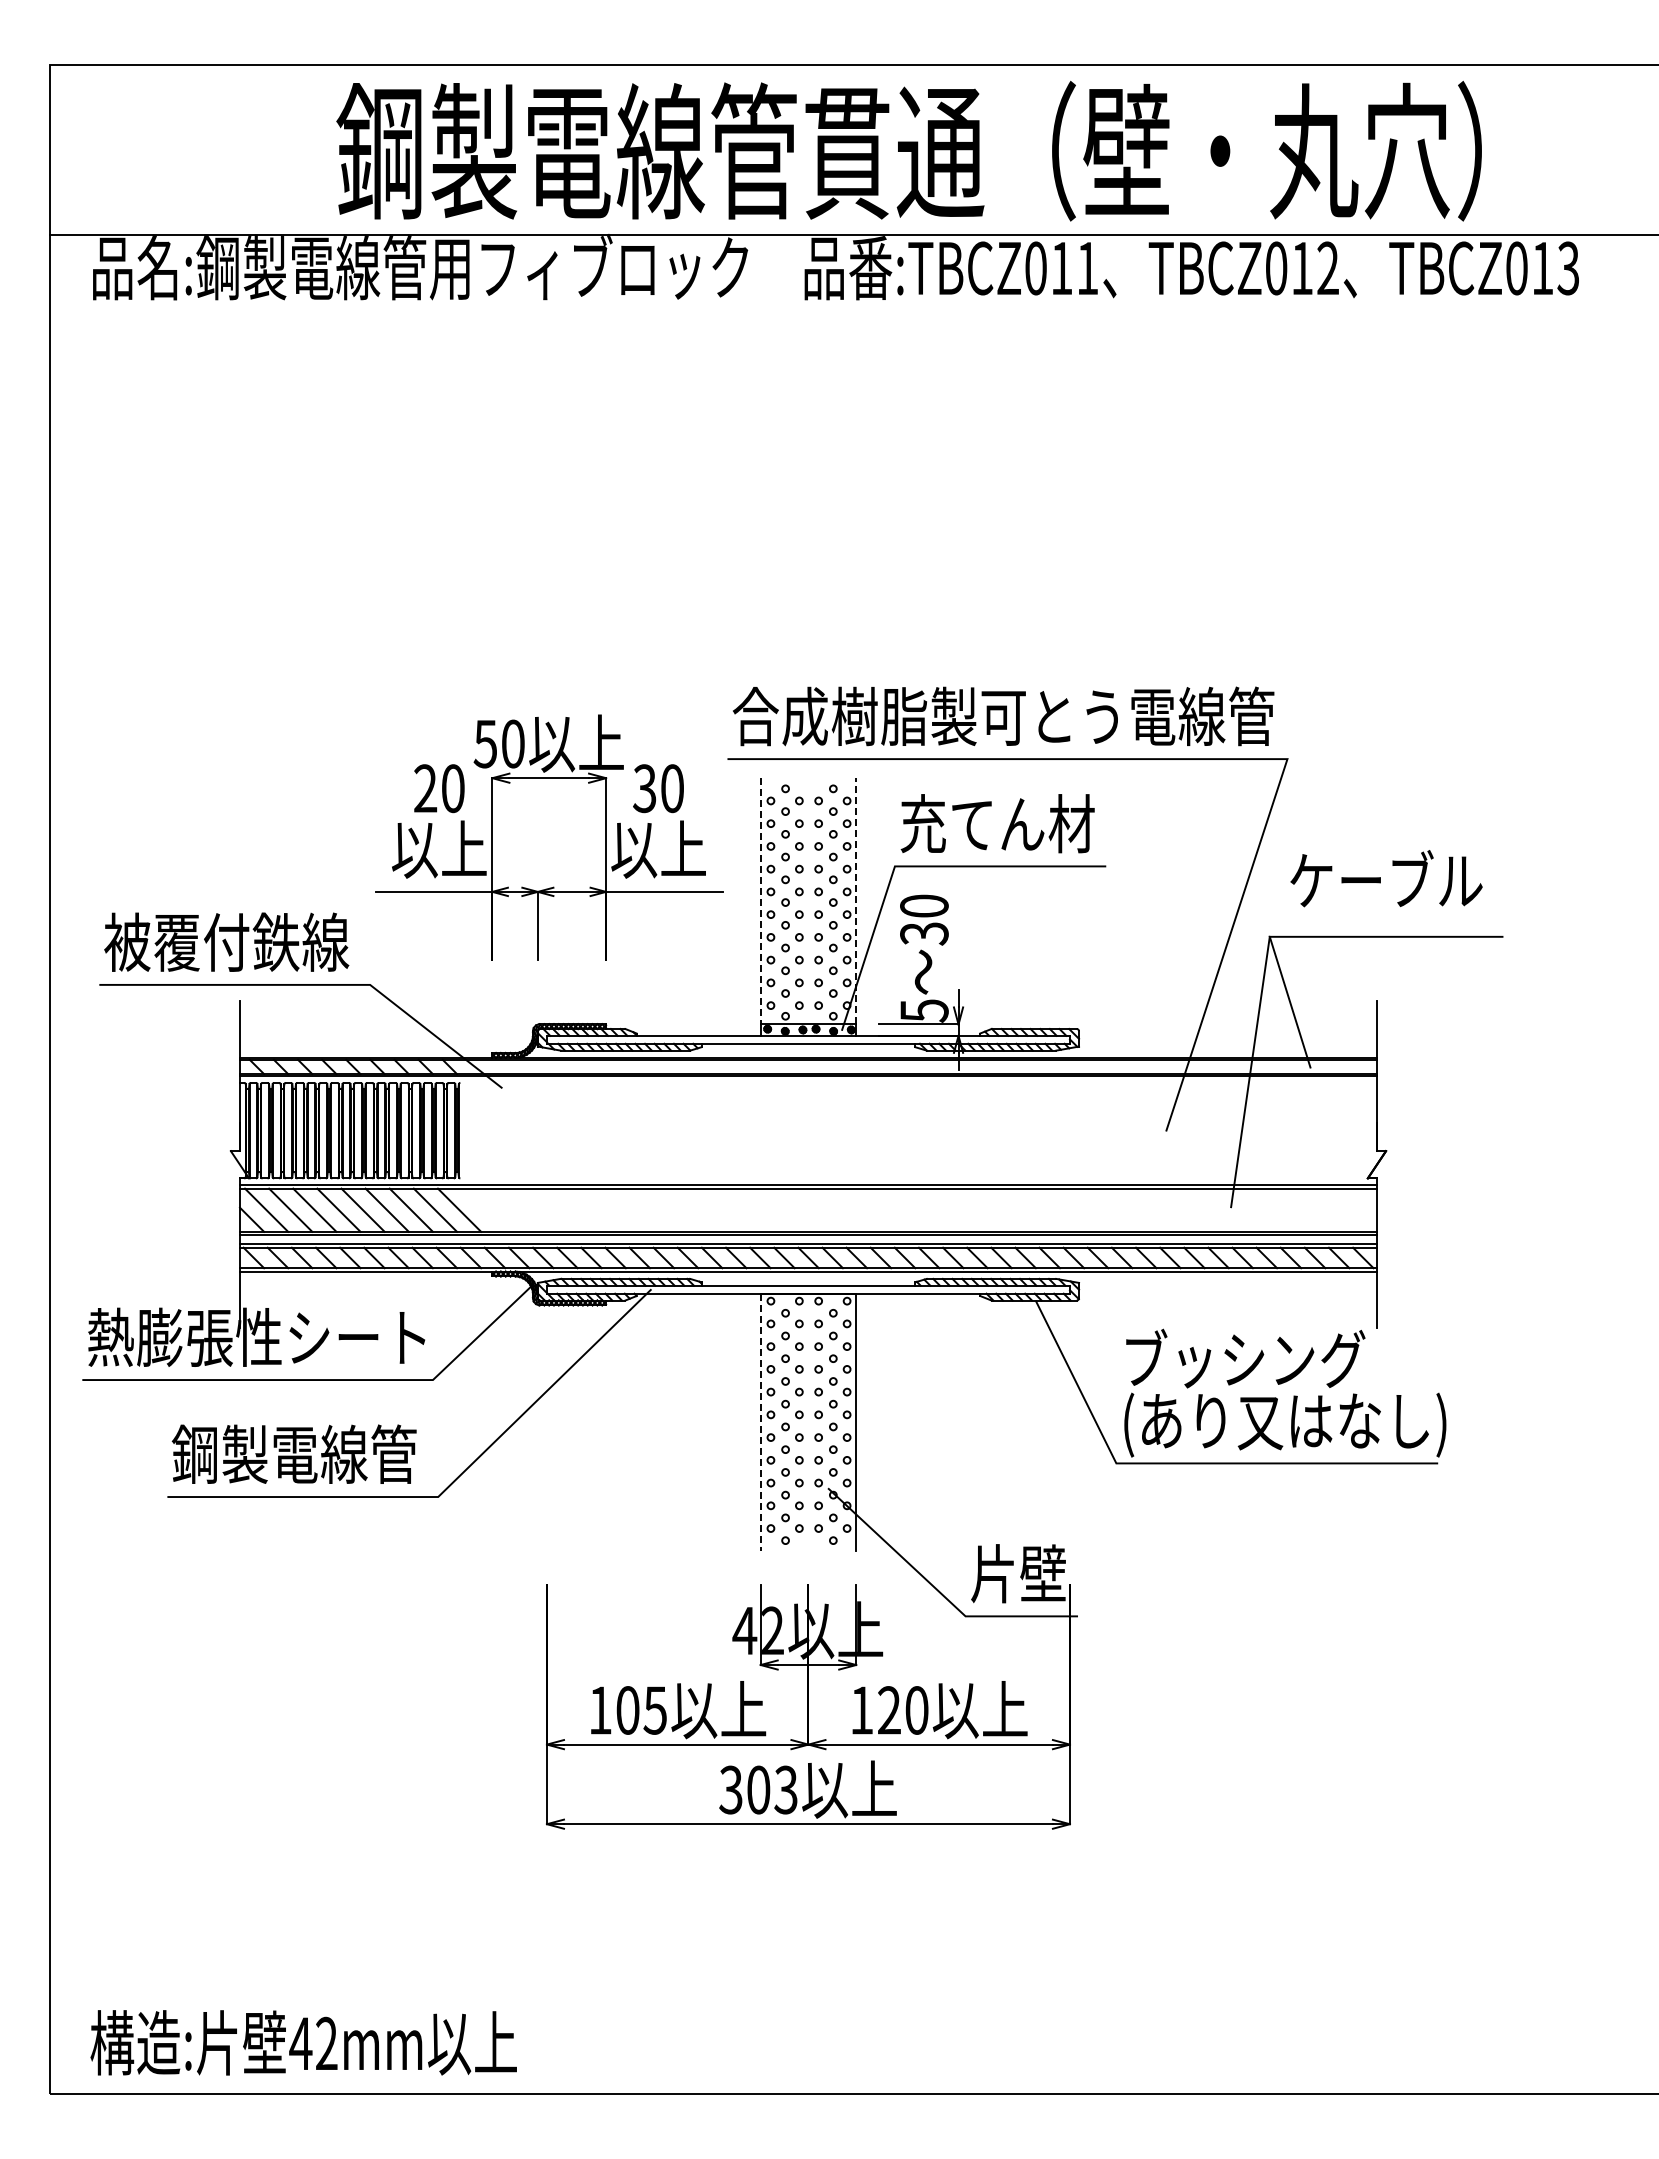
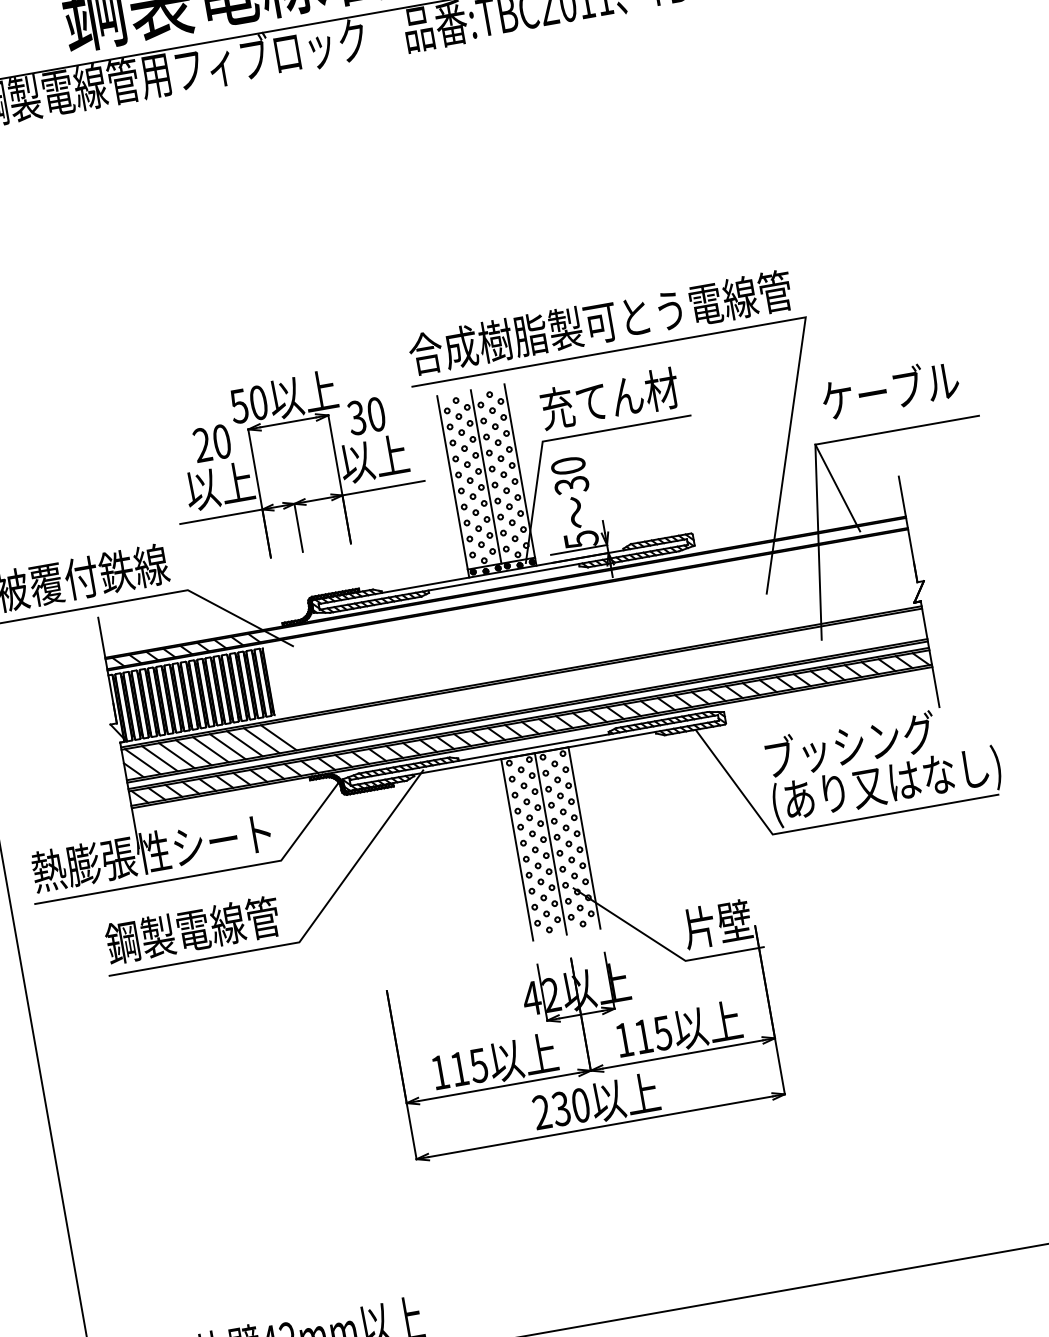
line: (856, 900) -> (519, 470), dashed -> solid
line: (760, 901) -> (452, 483), dashed -> solid
line: (808, 901) -> (486, 477), added
line: (760, 1422) -> (517, 849), dashed -> solid
line: (808, 1422) -> (550, 843), added
text: (627, 1710) -> (459, 1069), 105 -> 115
text: (903, 1710) -> (653, 1034), 120 -> 115
text: (758, 1789) -> (561, 1108), 303 -> 230

